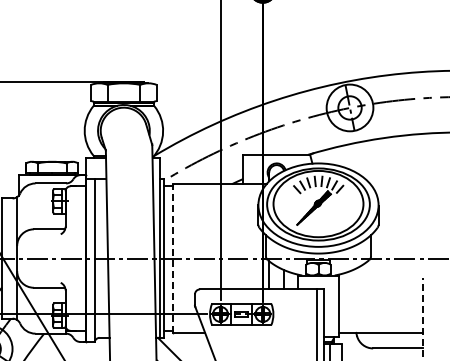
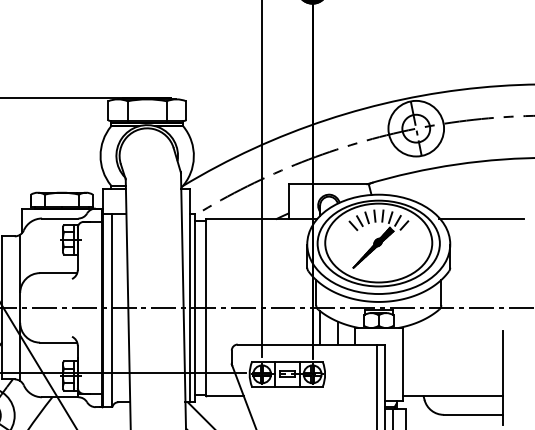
line: (404, 184) -> (481, 219), added
line: (173, 258) -> (206, 307), dashed -> solid
line: (423, 316) -> (503, 376), dashed -> solid

